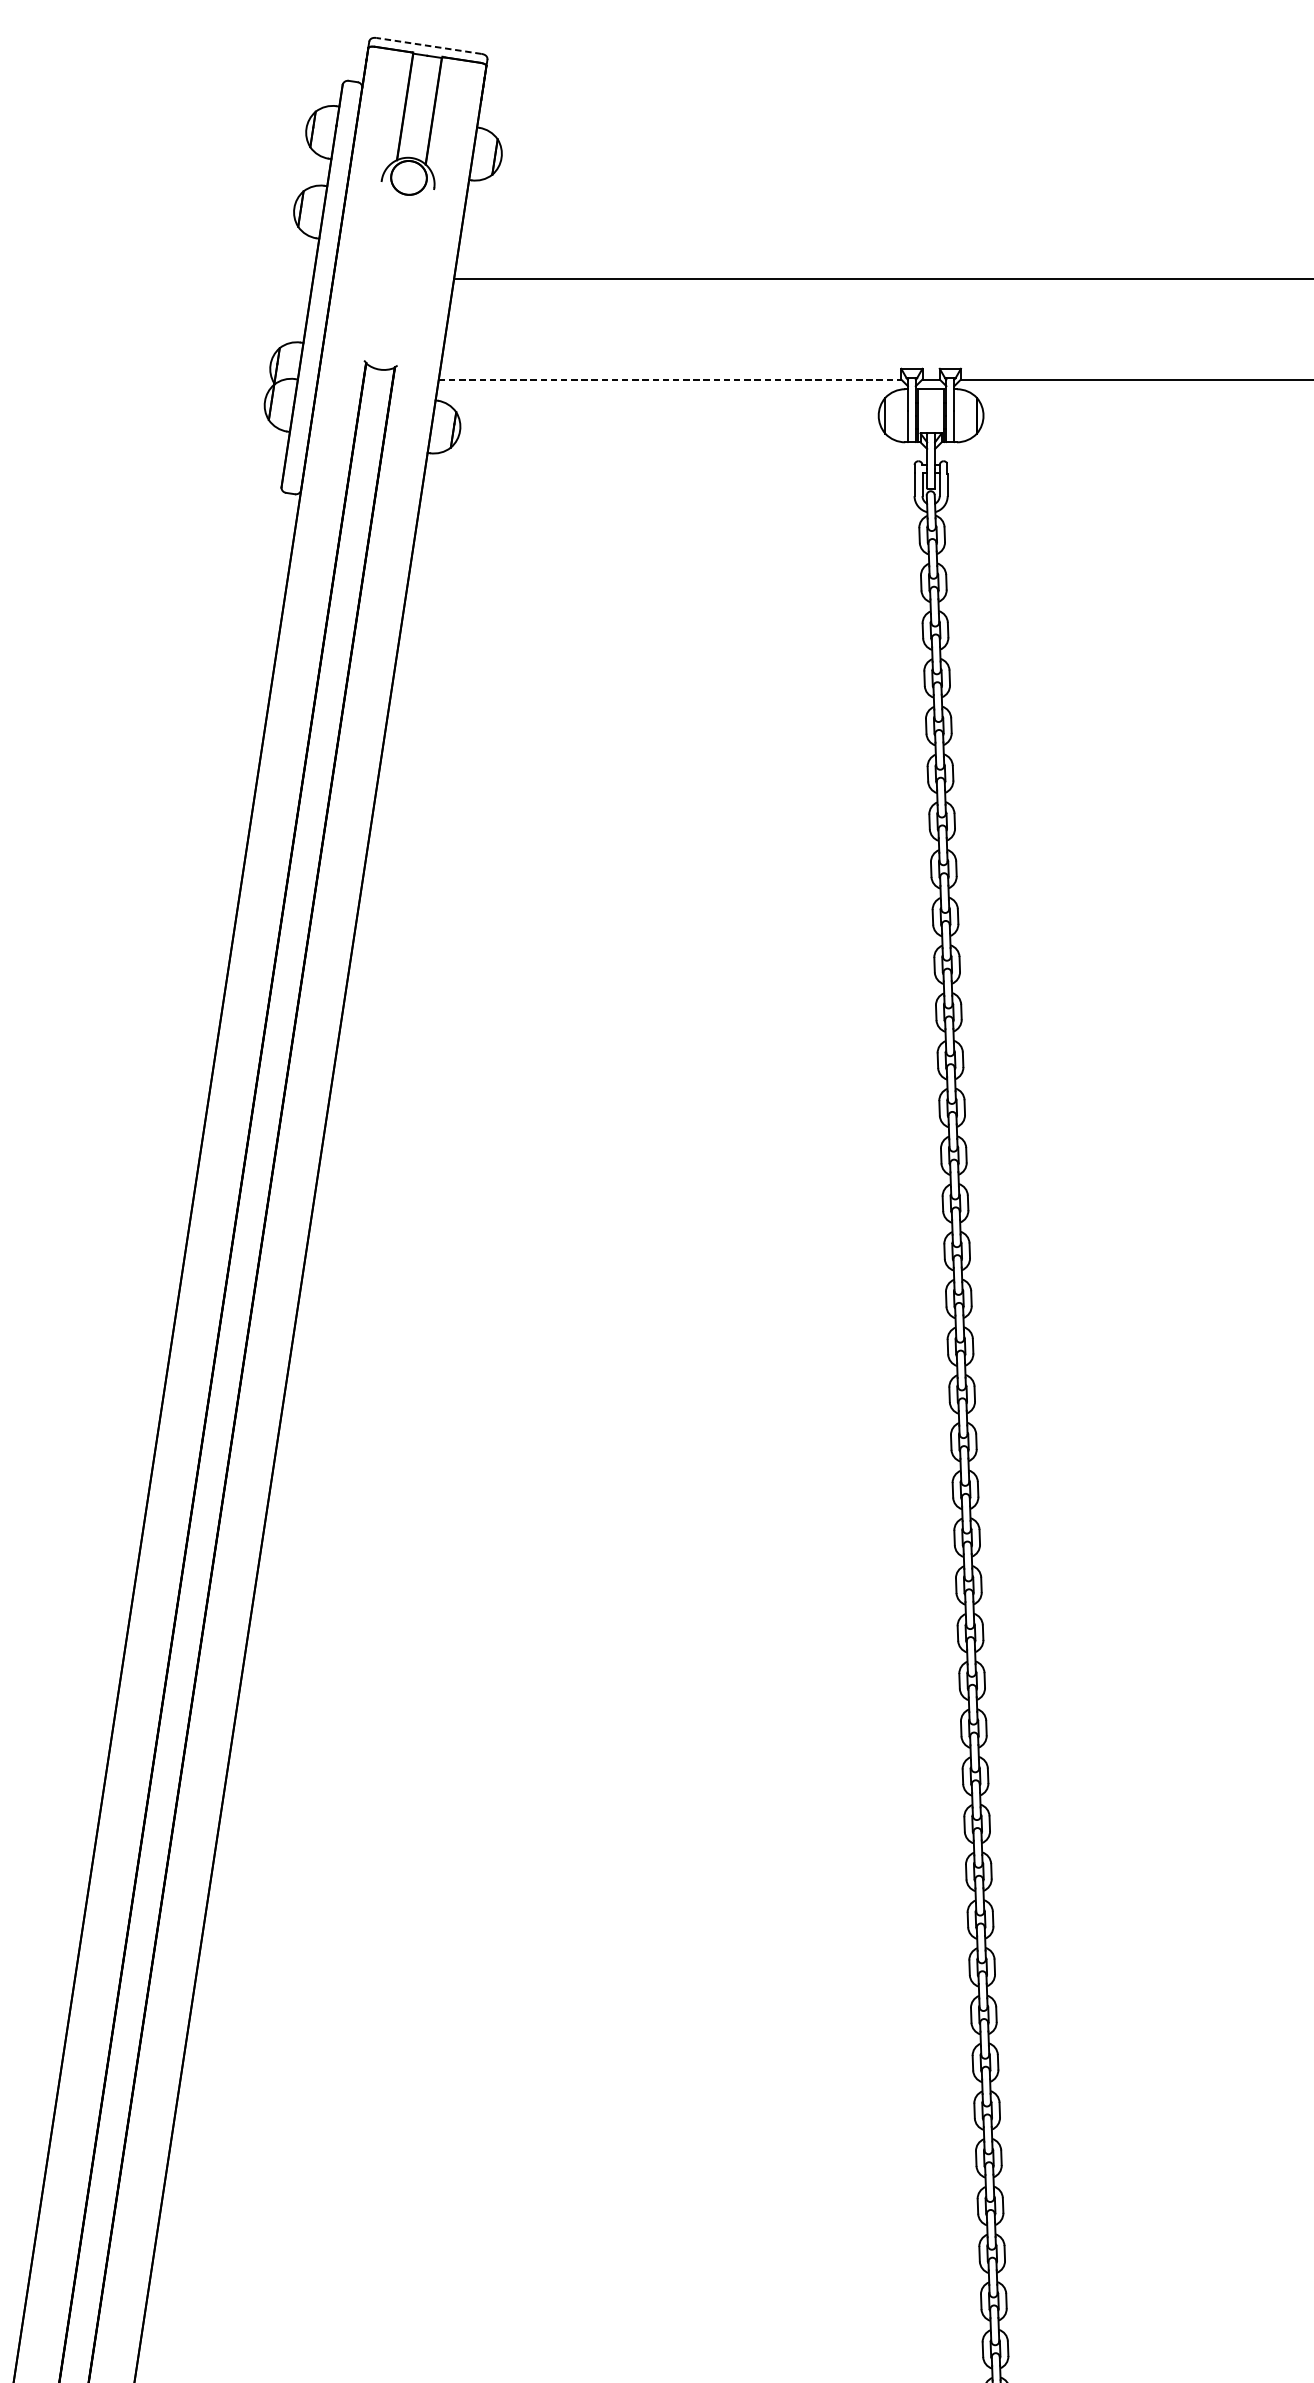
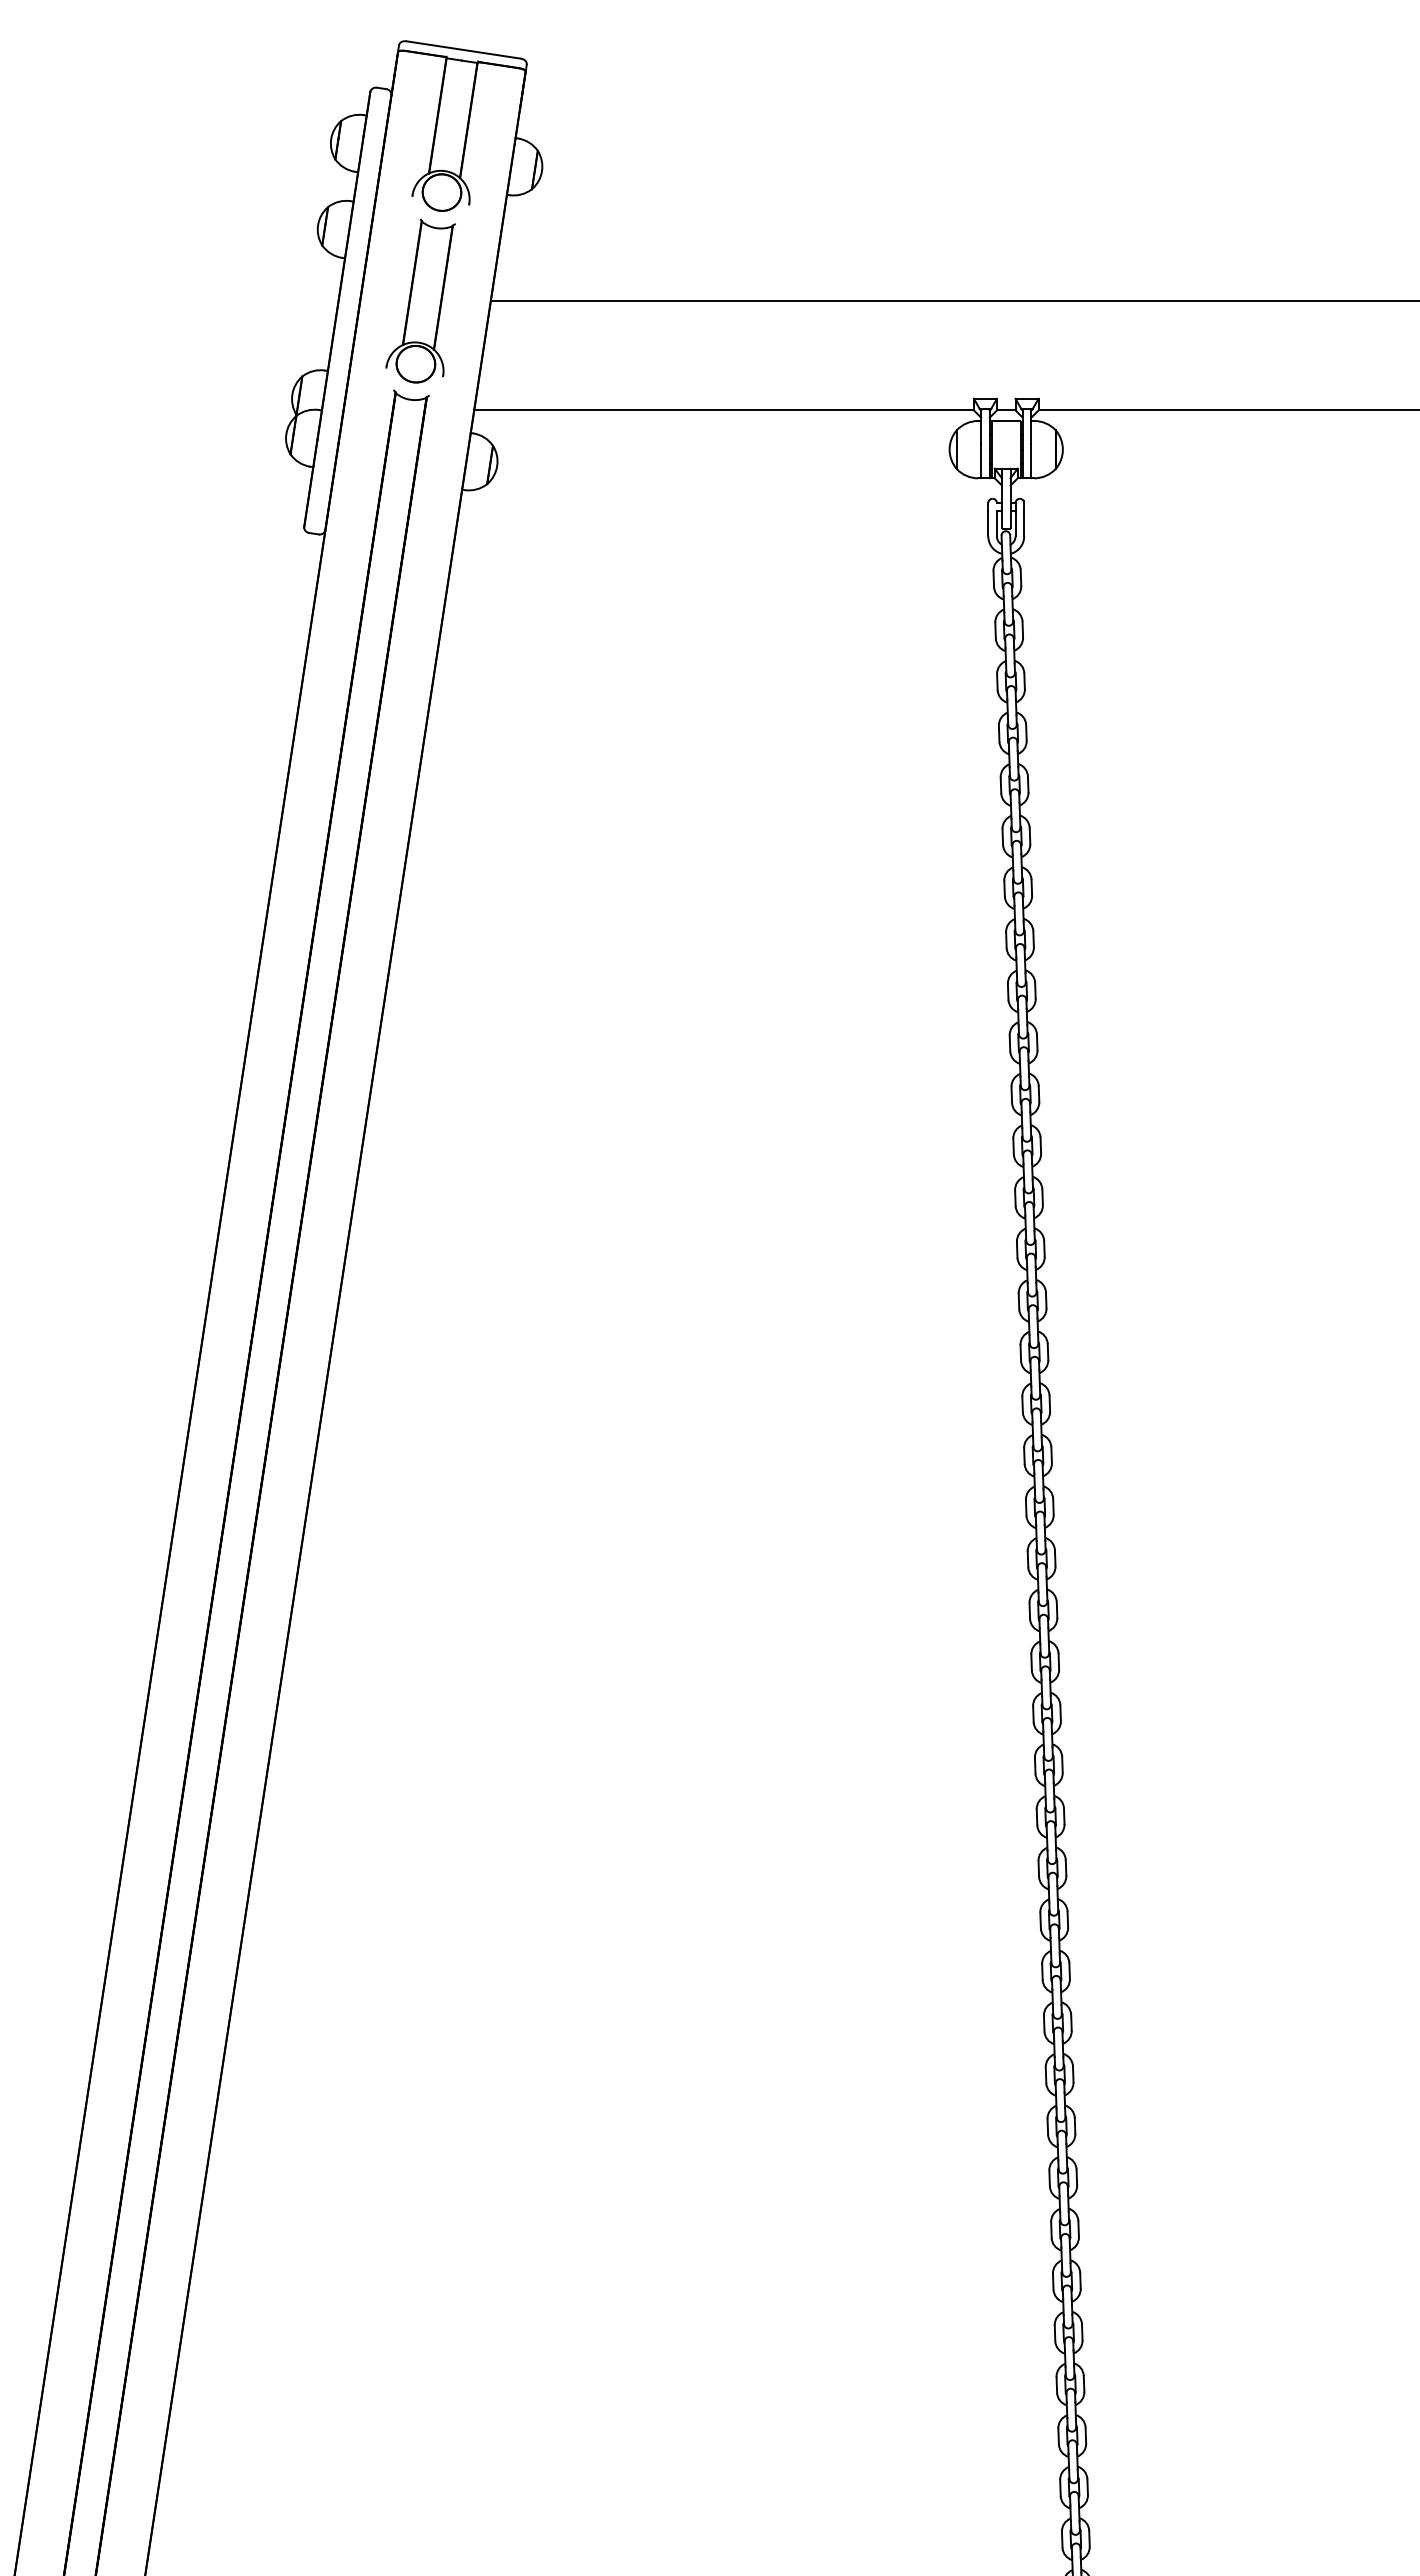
line: (428, 45) -> (463, 49), dashed -> solid
part: (389, 277) -> (420, 300), added
line: (670, 379) -> (724, 410), dashed -> solid

